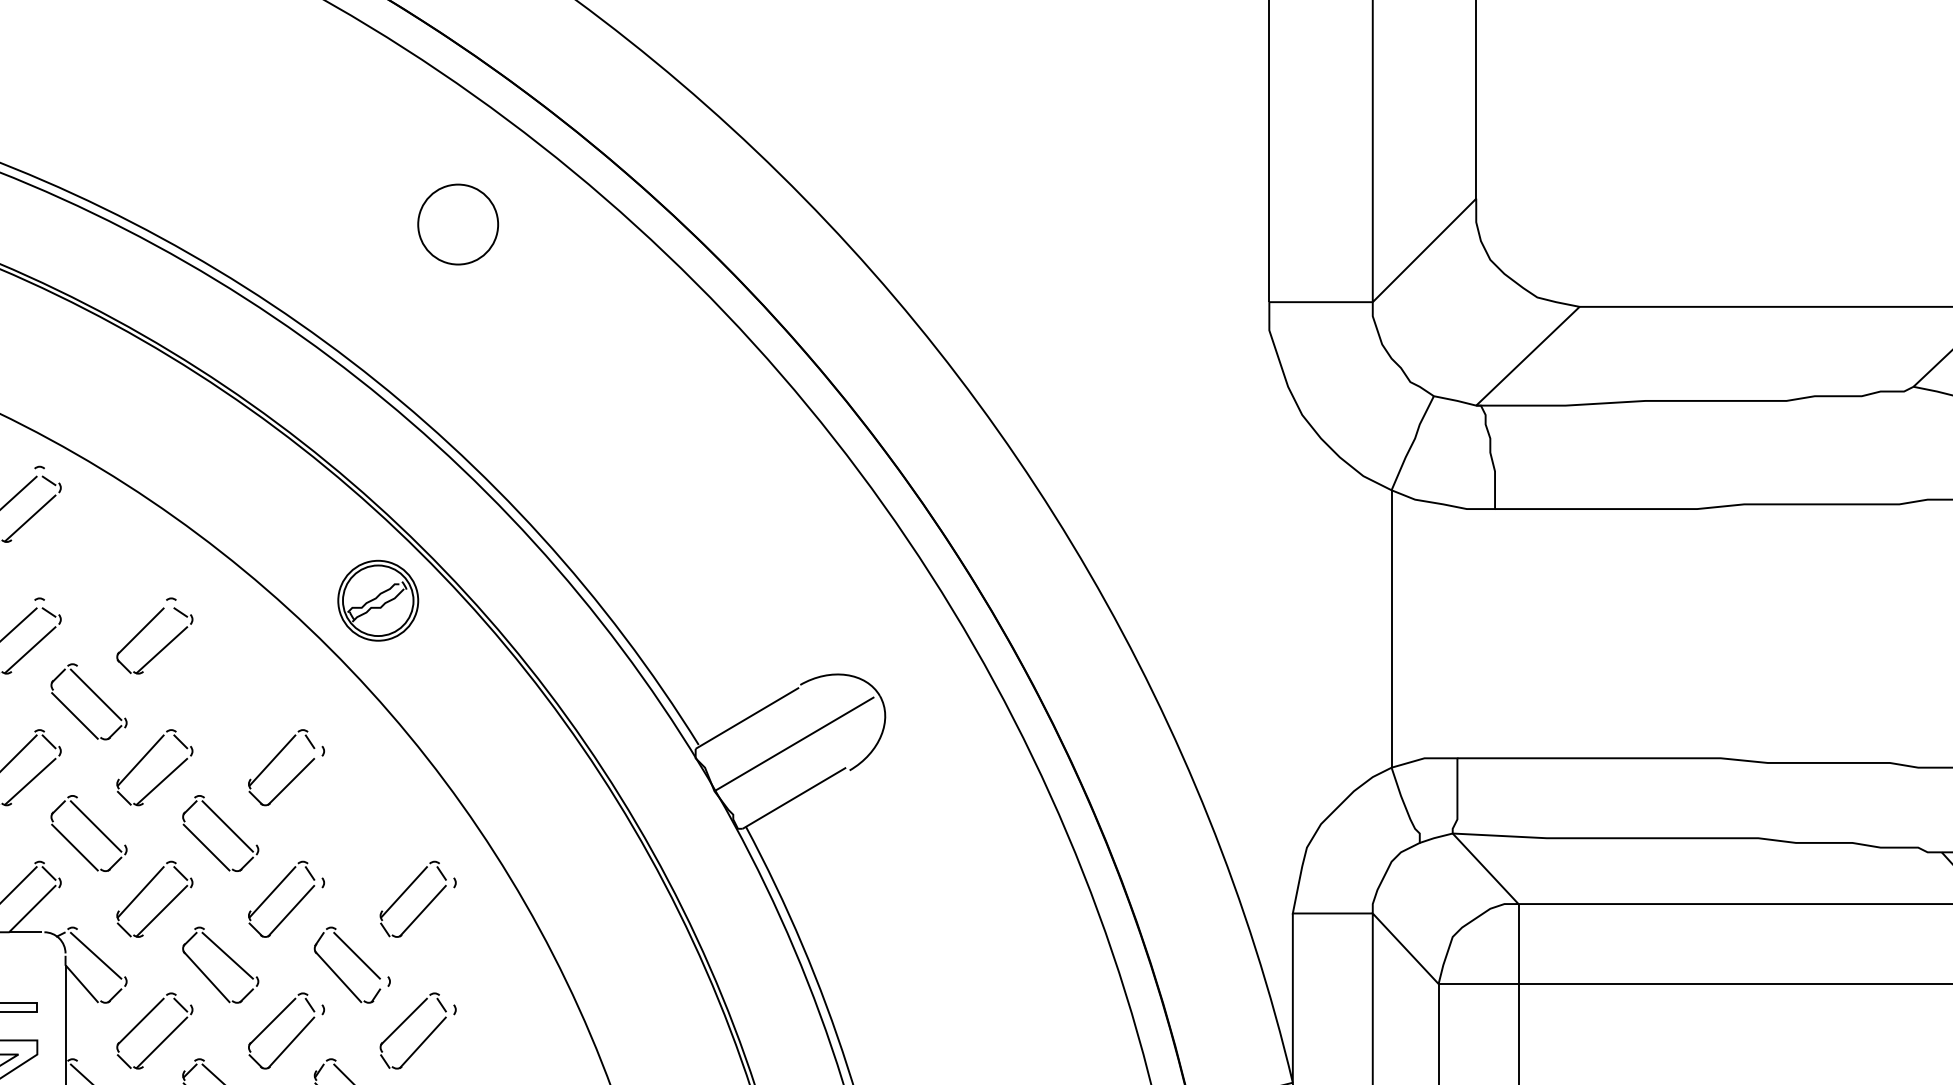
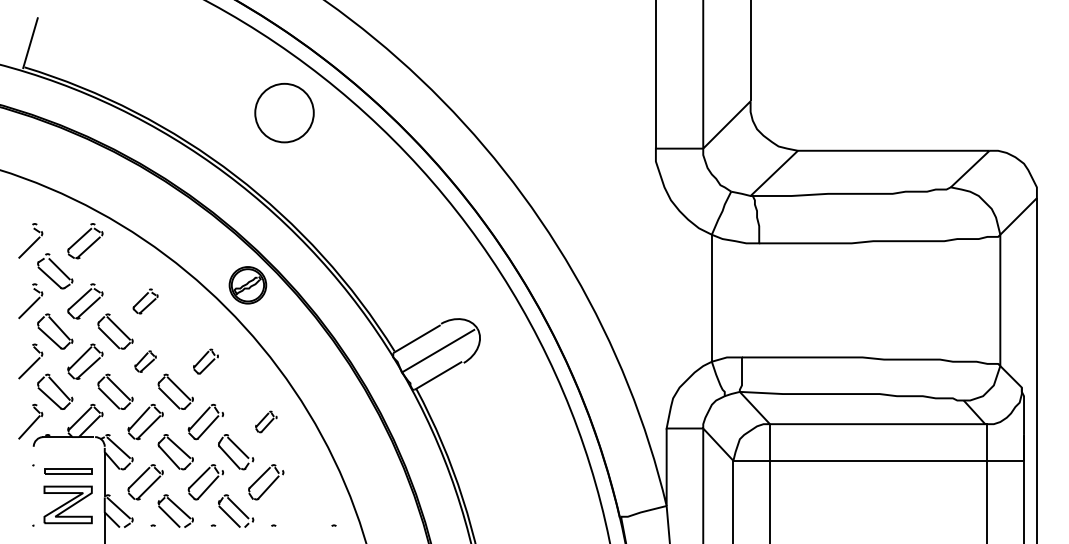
circle: (458, 223) -> (284, 112), size x1.6
part: (154, 636) -> (145, 301), size x0.7
part: (154, 767) -> (145, 361), size x0.6
part: (285, 767) -> (205, 361), size x0.7
part: (418, 898) -> (266, 421), size x0.6

